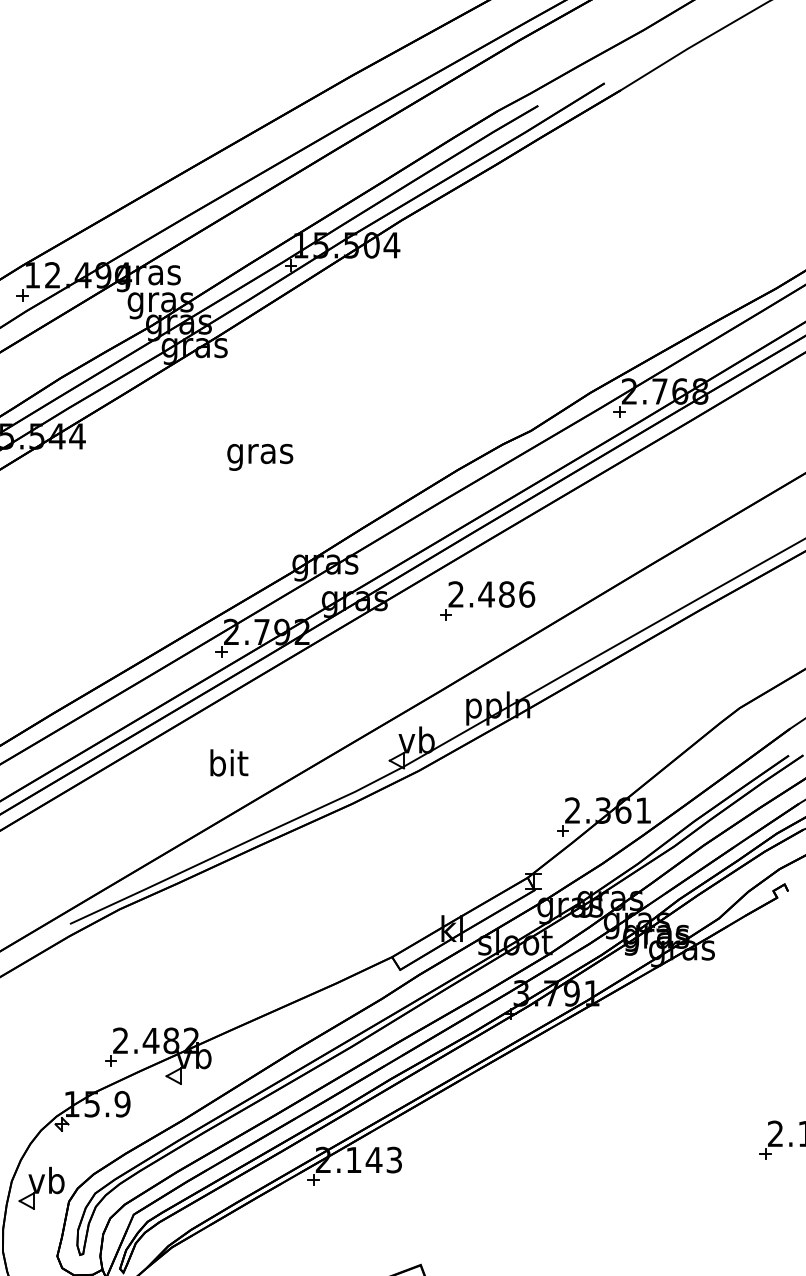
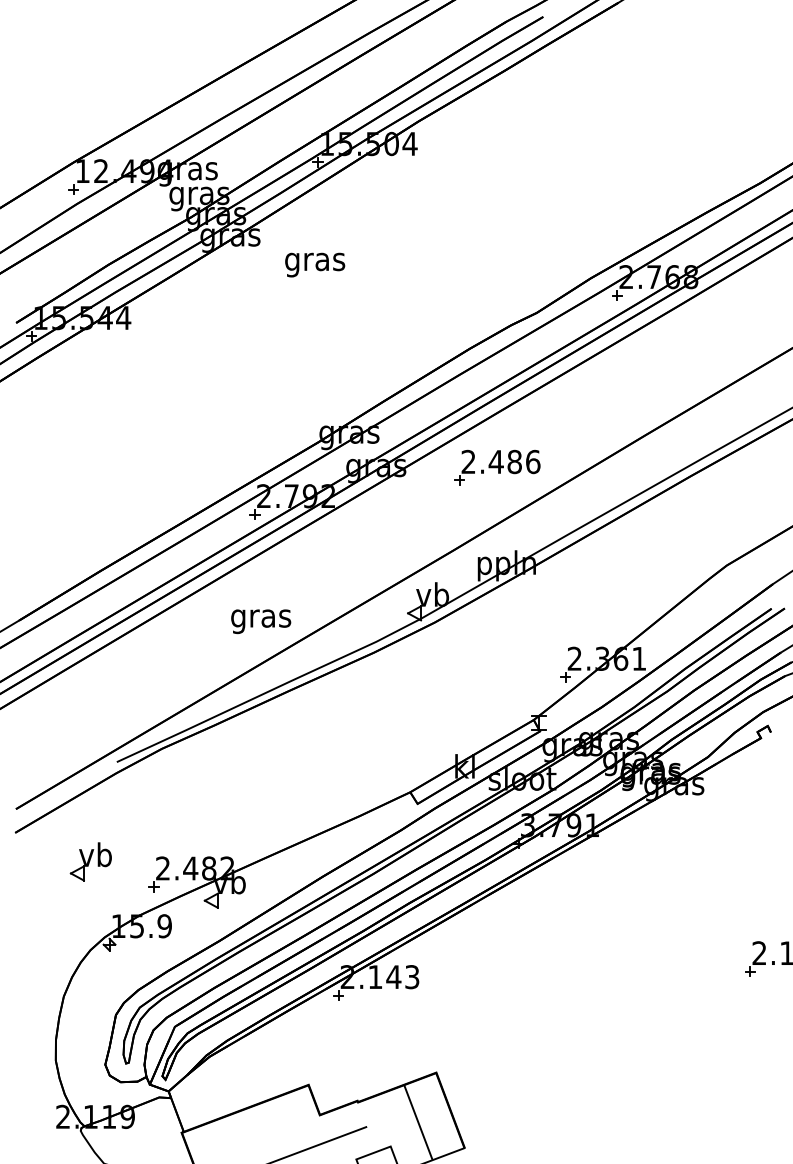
text: (260, 456) -> (315, 264), moved
text: (228, 766) -> (261, 618), bit -> gras
part: (41, 1187) -> (90, 861), moved

